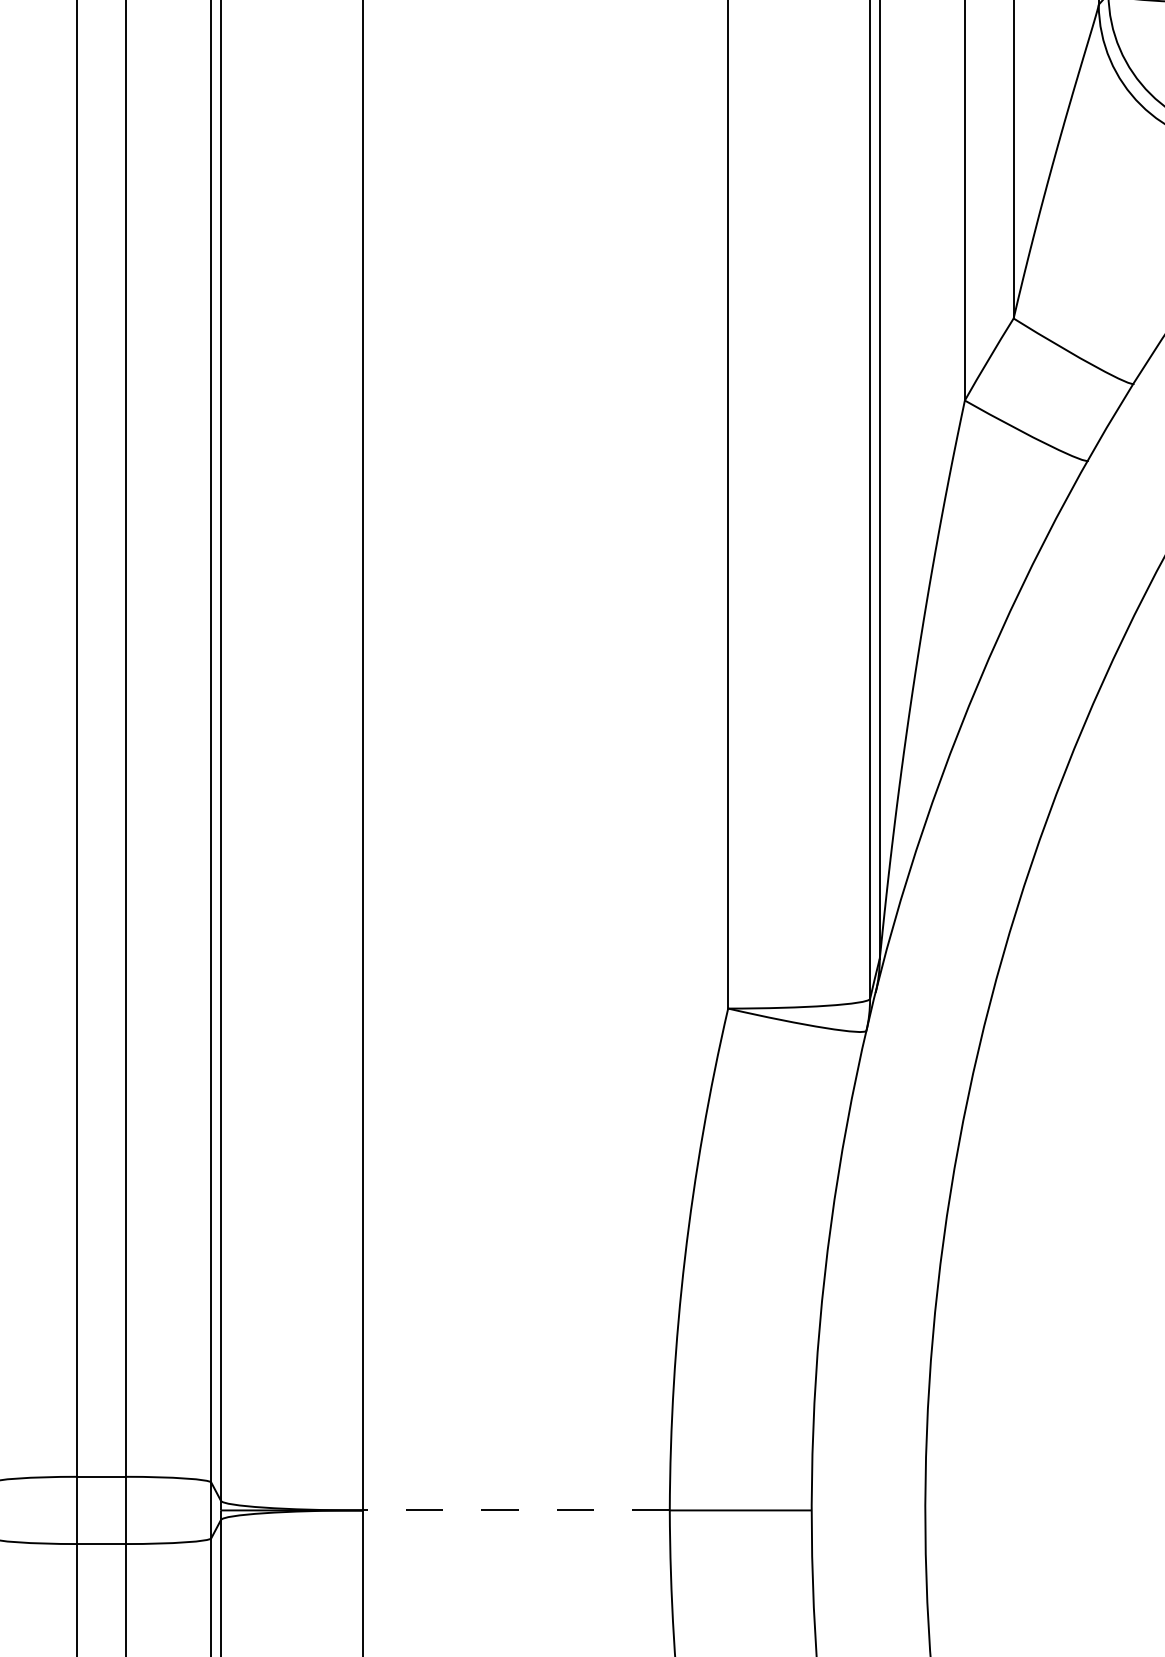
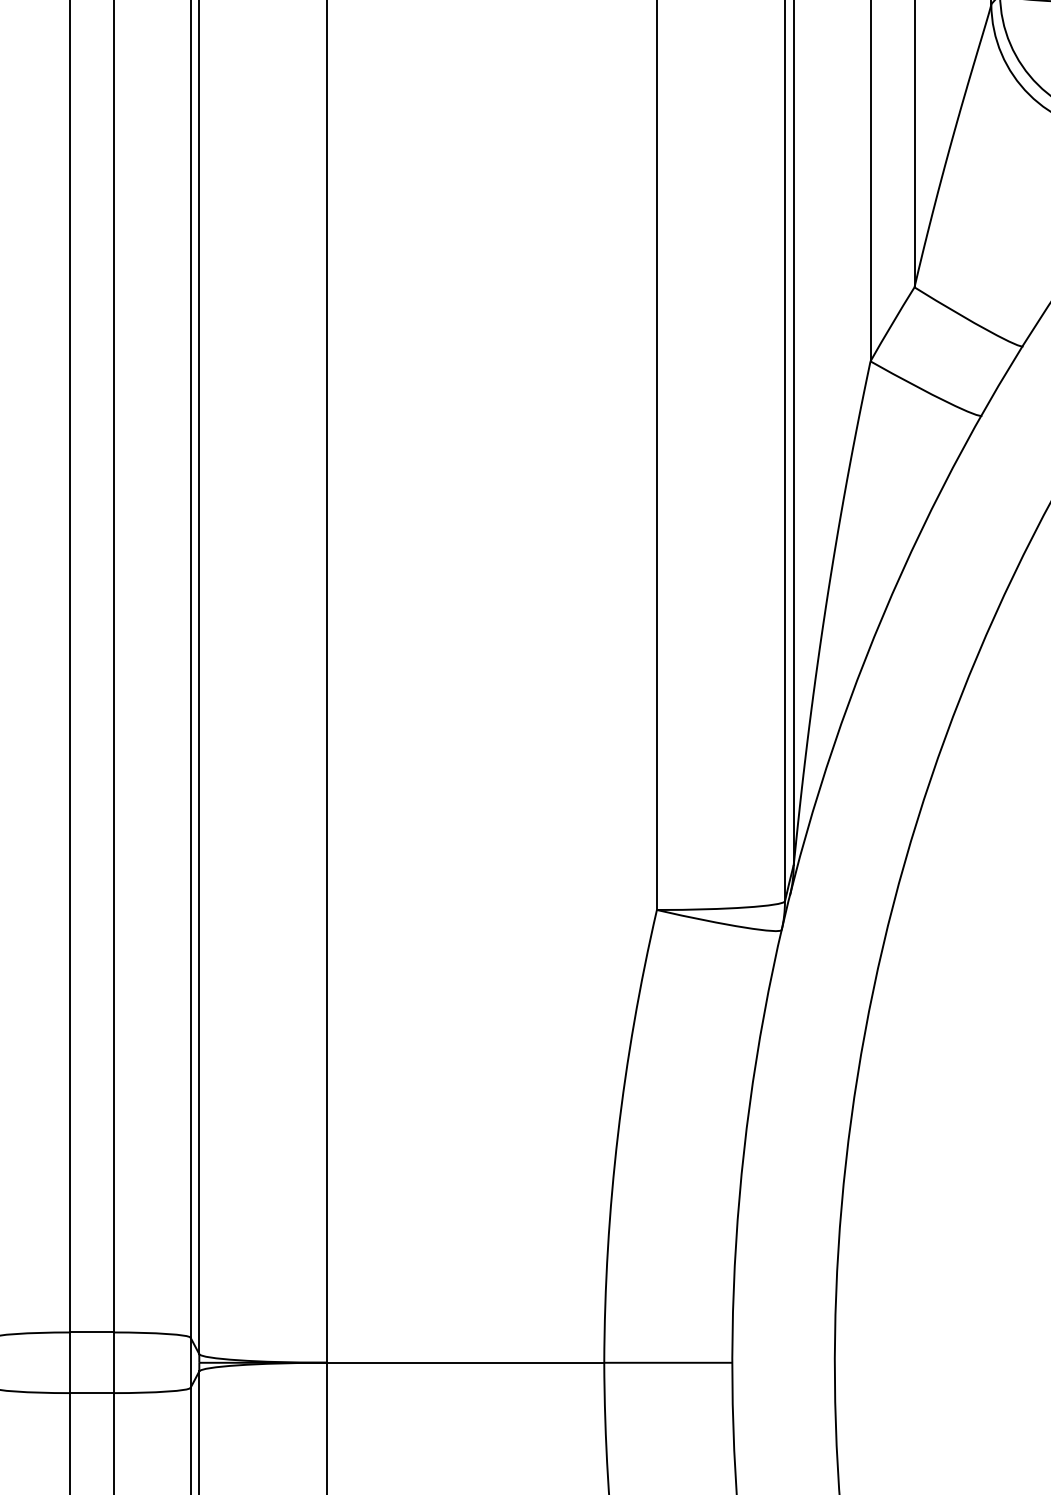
line: (516, 1510) -> (465, 1362), dashed -> solid

